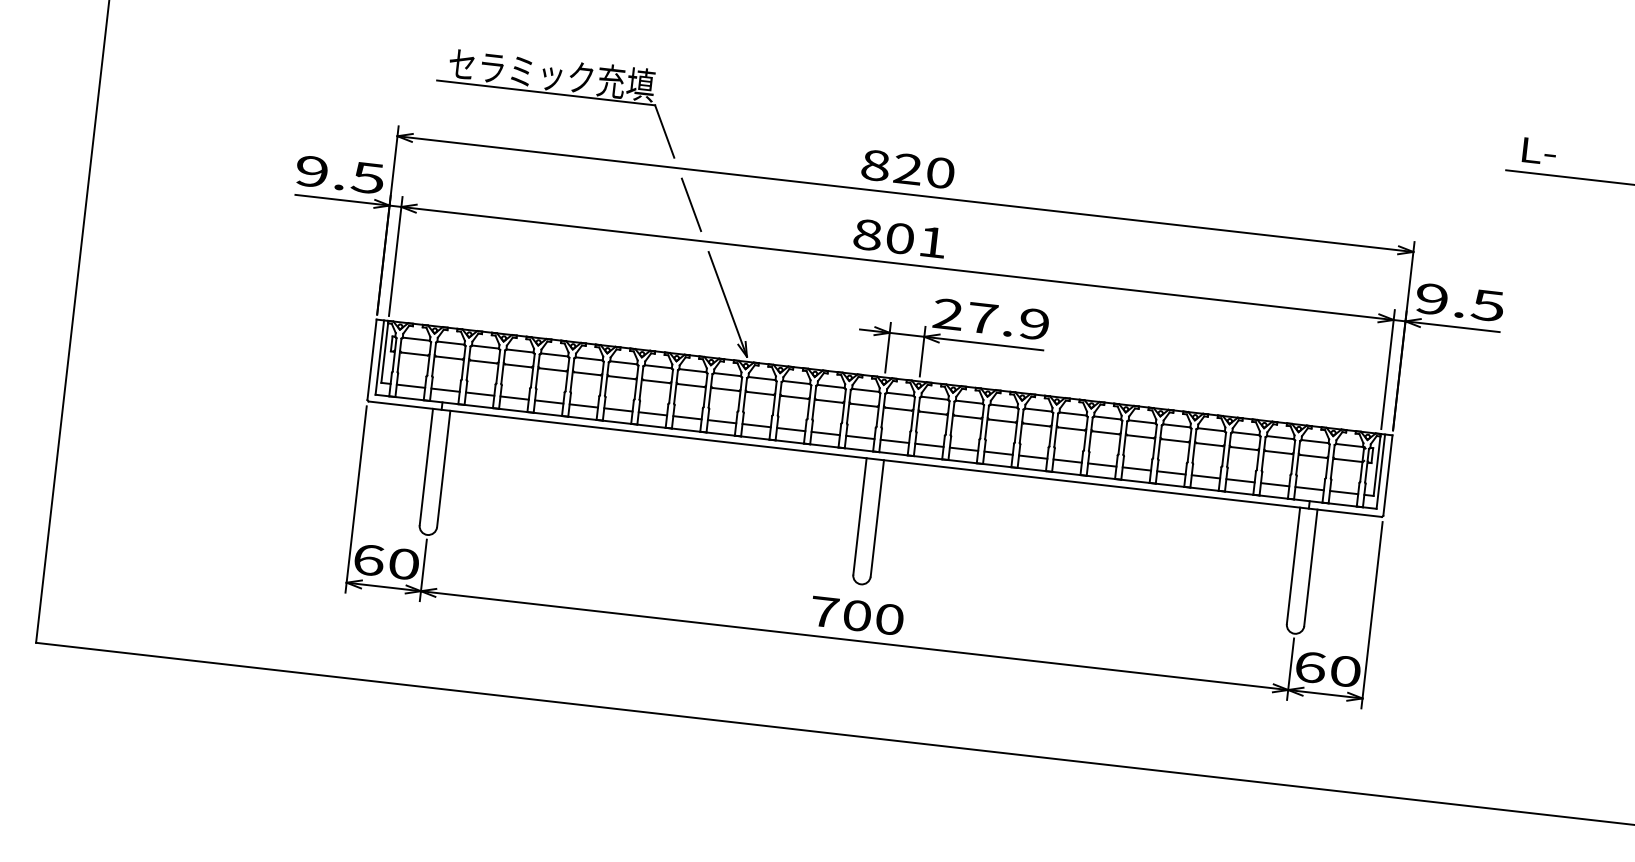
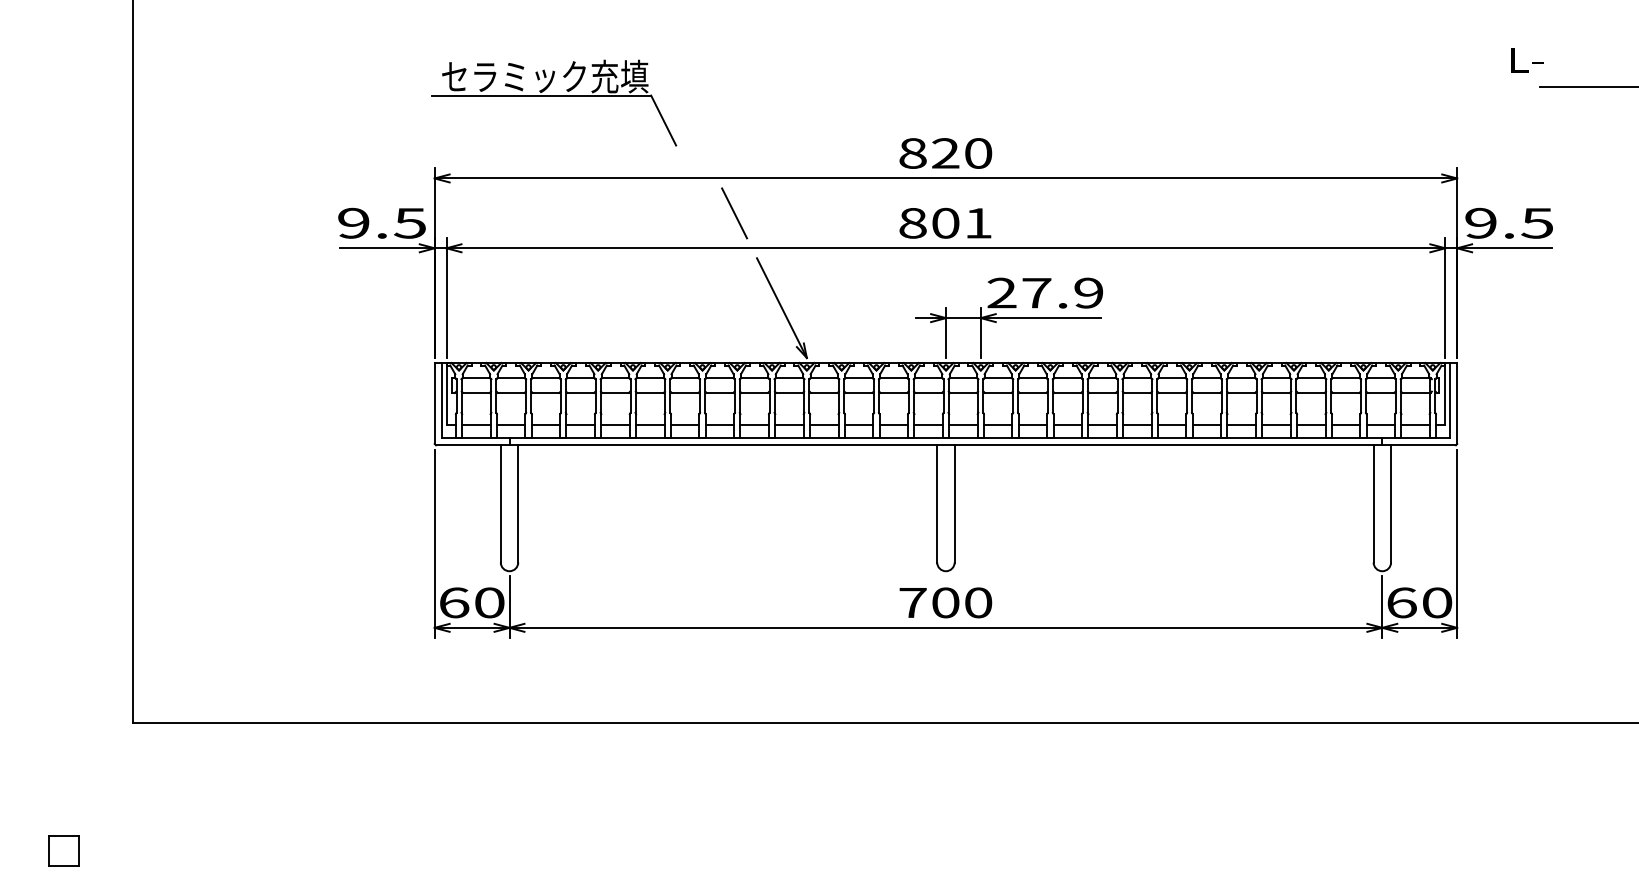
part: (558, 101) -> (554, 102), moved
text: (1539, 151) -> (1527, 60), moved

